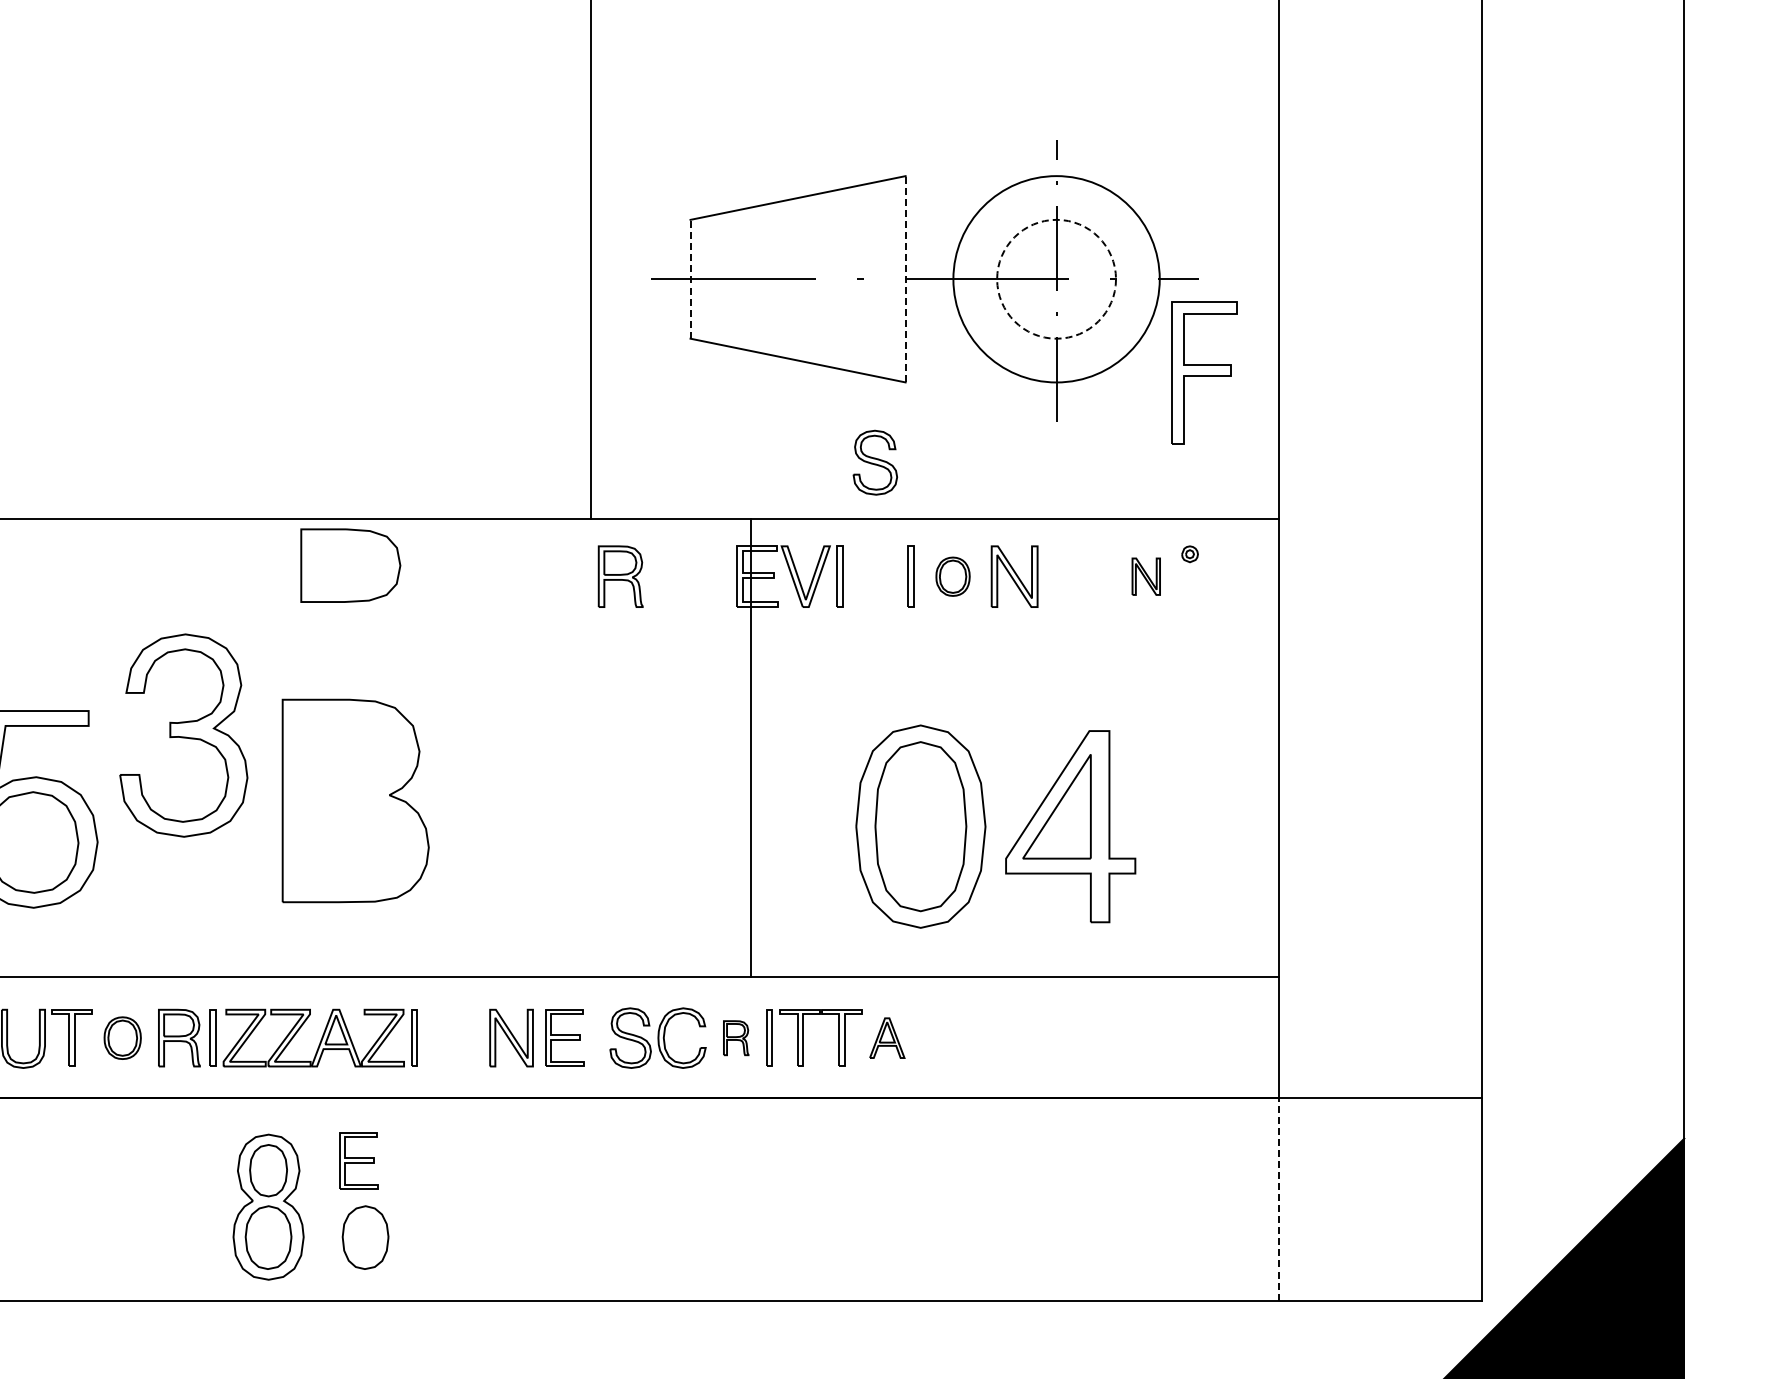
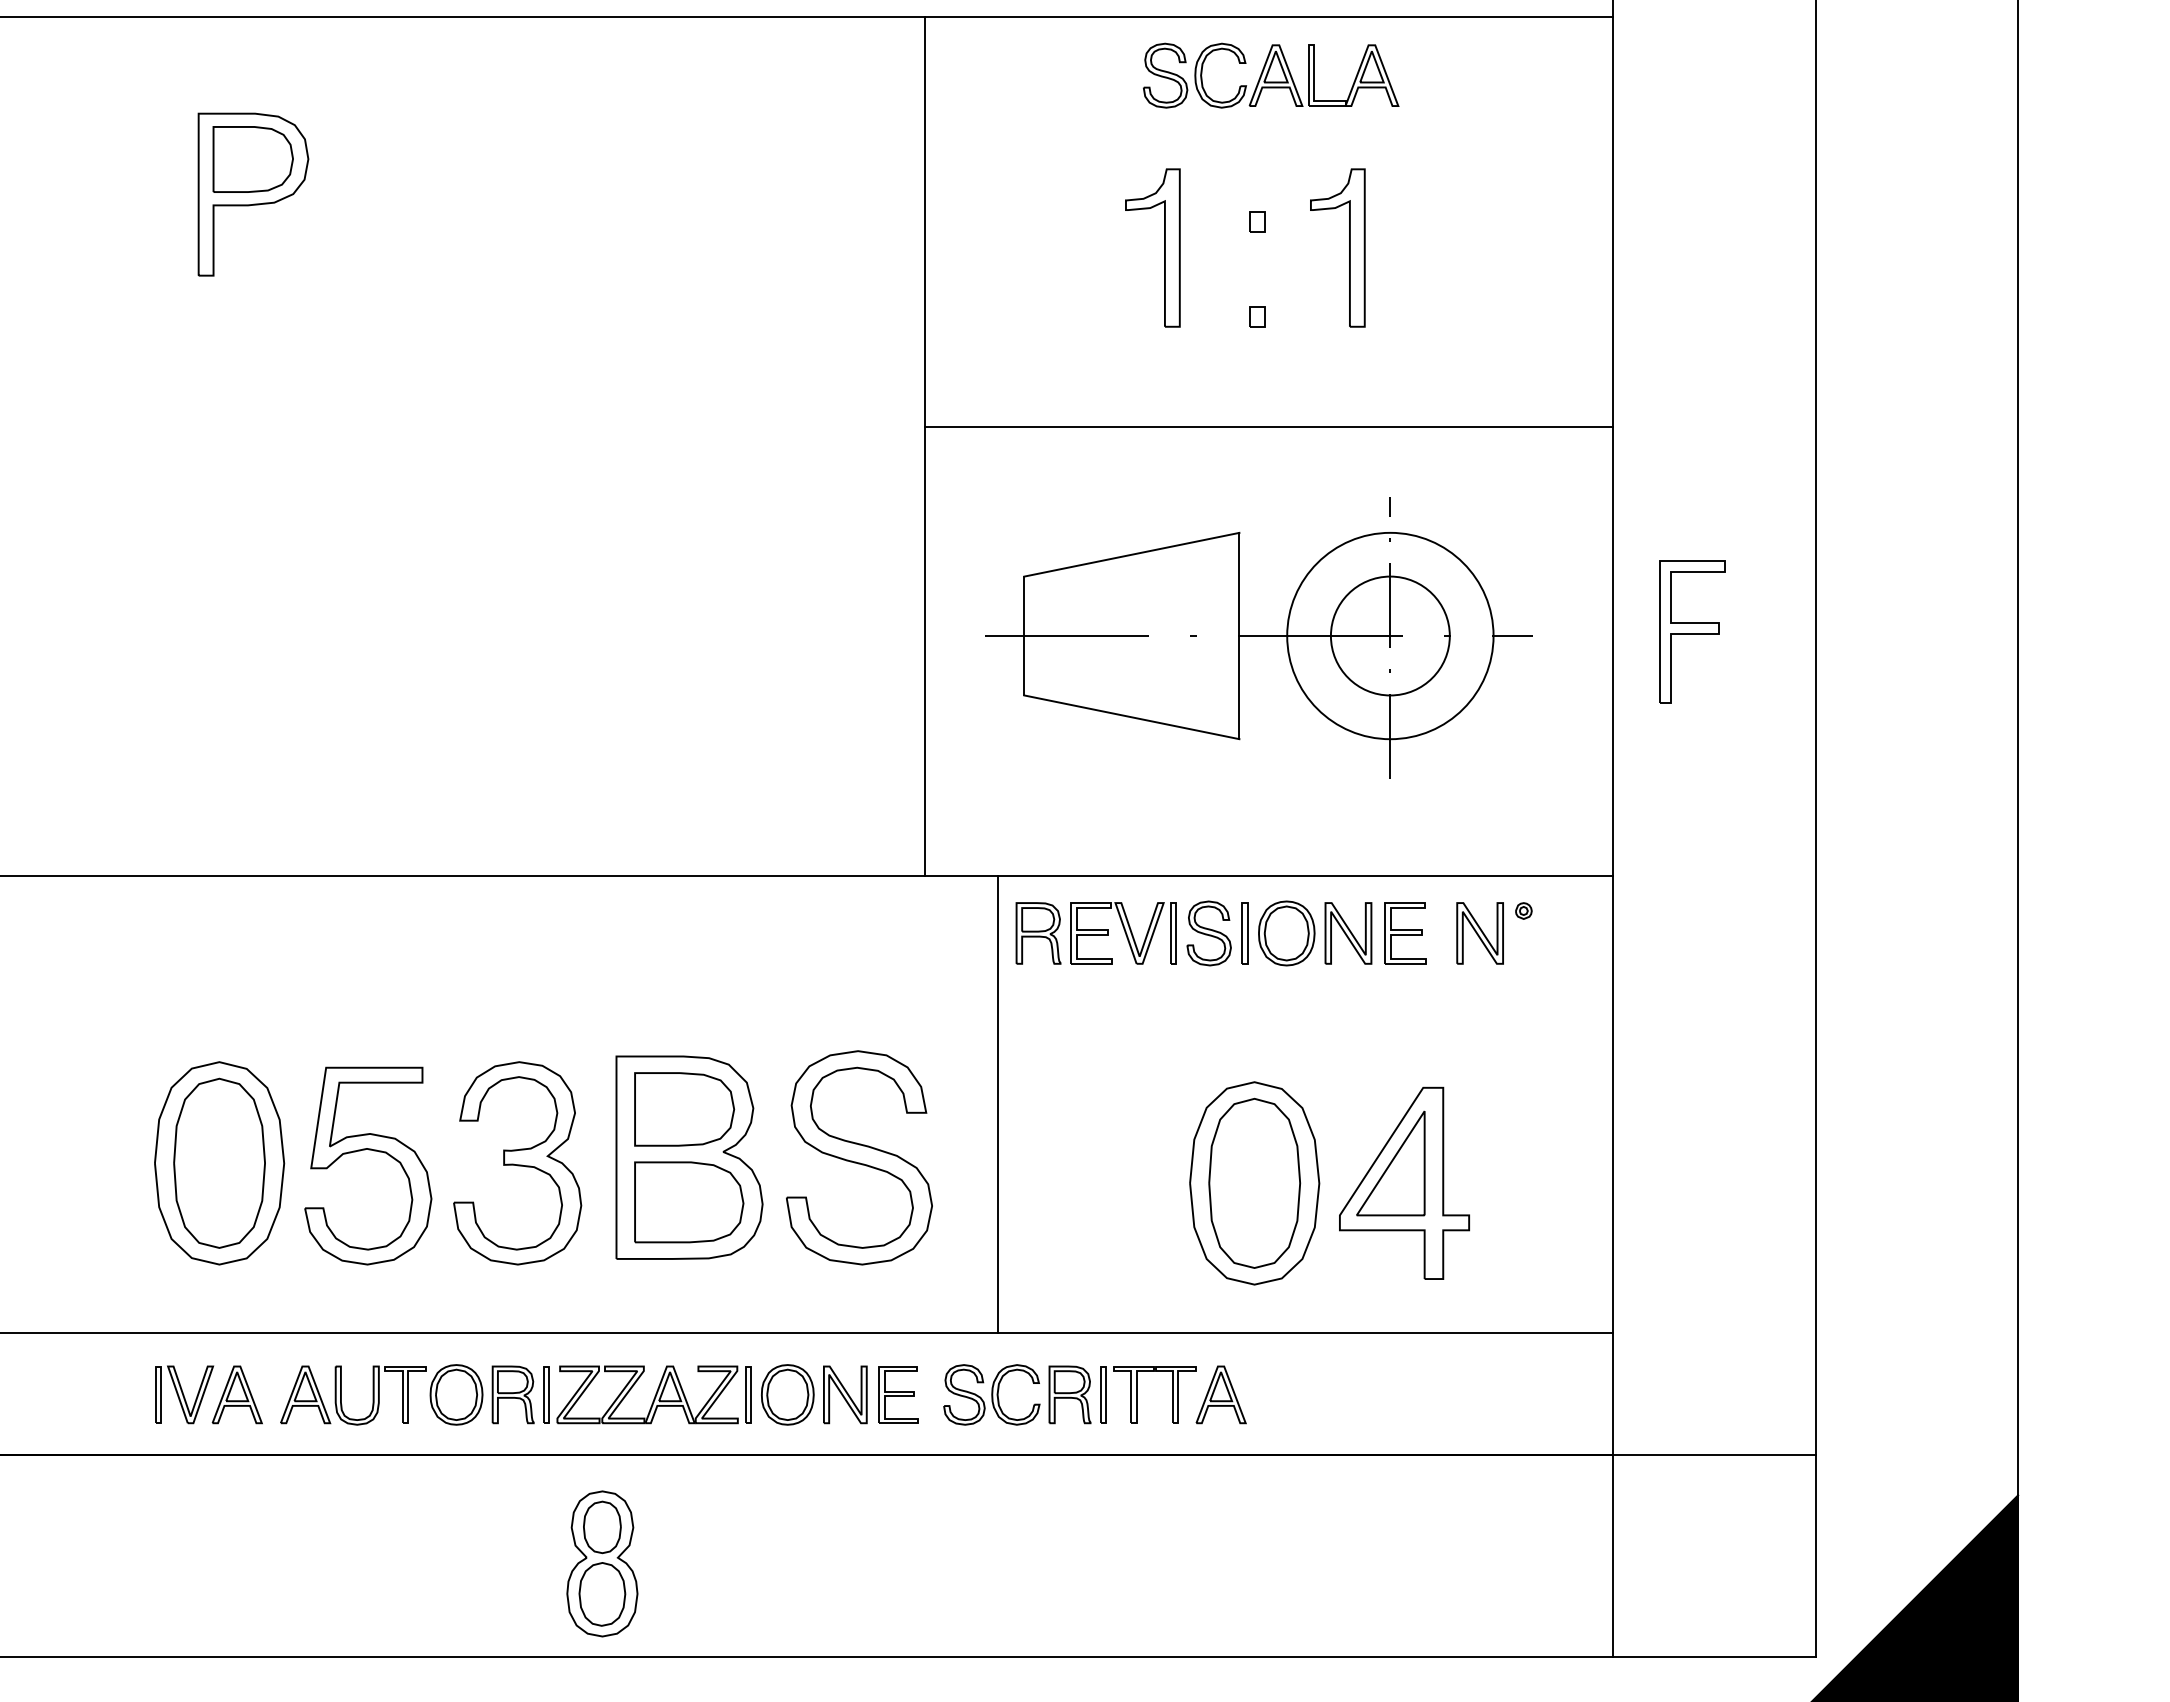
line: (934, 69) -> (1268, 426), added
line: (690, 278) -> (1024, 635), dashed -> solid
line: (905, 278) -> (1239, 635), dashed -> solid
circle: (1055, 278) -> (1389, 635), dashed -> solid
part: (1204, 372) -> (1692, 631), moved
part: (874, 462) -> (1208, 933), moved
part: (350, 565) -> (684, 1109), moved
part: (620, 576) -> (1038, 933), moved
part: (952, 576) -> (1286, 933), size x1.67
part: (1071, 576) -> (1405, 933), added
part: (1145, 576) -> (1479, 933), size x1.67
part: (183, 735) -> (517, 1163), moved
line: (750, 747) -> (997, 1104), moved
part: (525, 800) -> (859, 1157), added
part: (355, 845) -> (689, 1202), added
part: (122, 1037) -> (456, 1394), size x1.43
part: (453, 1037) -> (787, 1394), added
part: (735, 1037) -> (1069, 1394), size x1.67
part: (886, 1037) -> (1220, 1394), size x1.43
part: (358, 1160) -> (692, 1517), removed
line: (1279, 1198) -> (1613, 1555), dashed -> solid
part: (365, 1237) -> (699, 1594), removed

